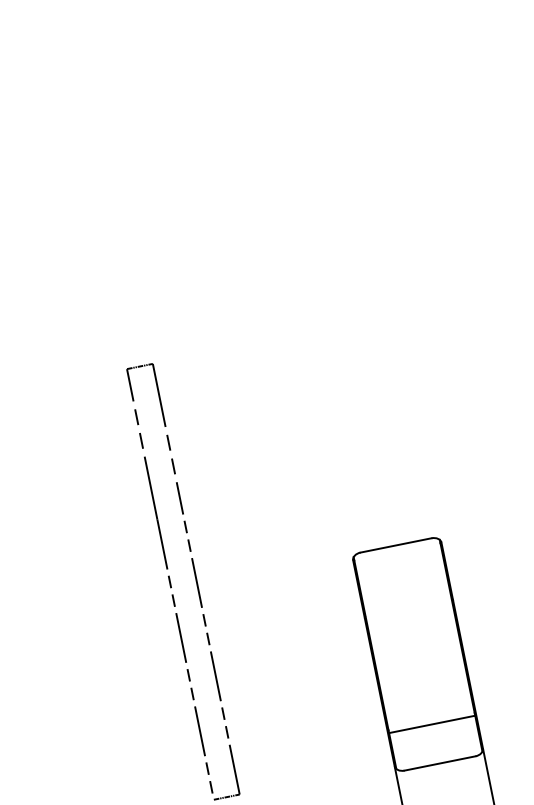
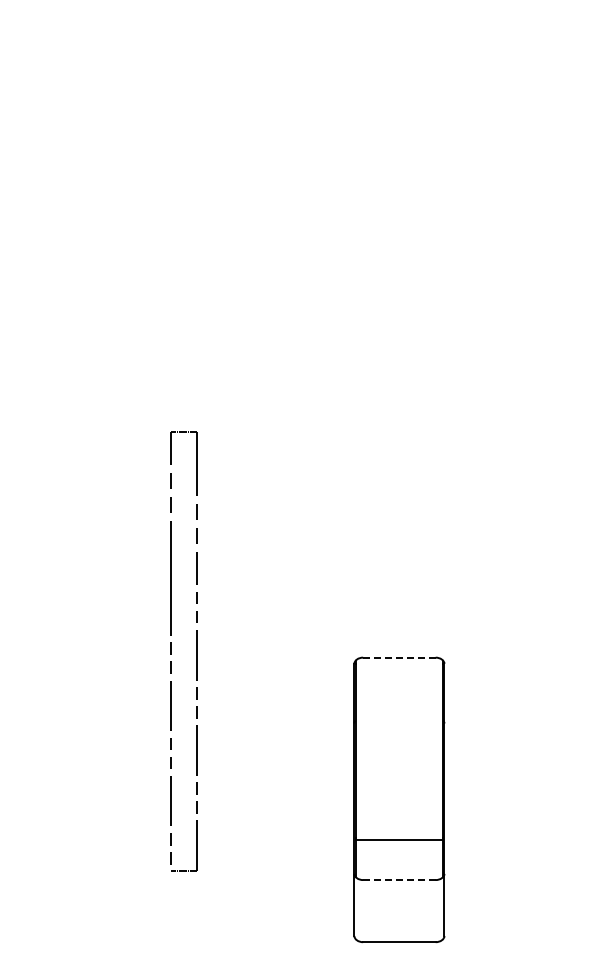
line: (396, 545) -> (399, 657), solid -> dashed
line: (440, 763) -> (399, 880), solid -> dashed

